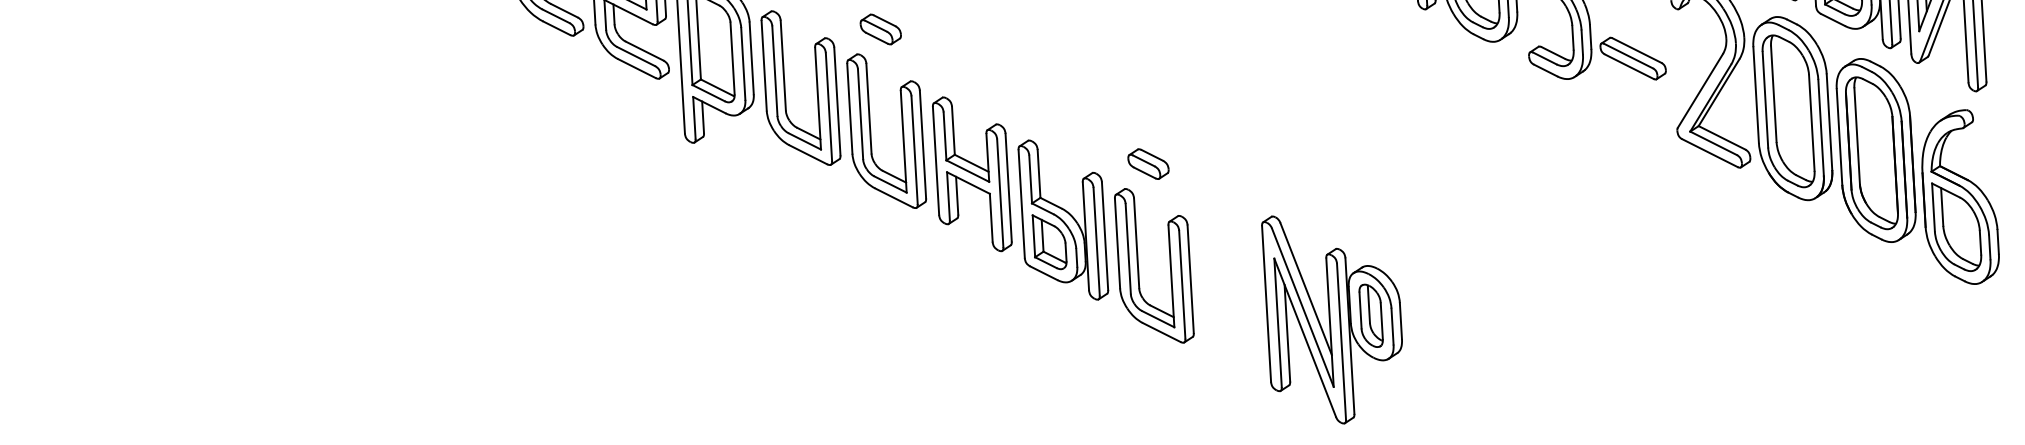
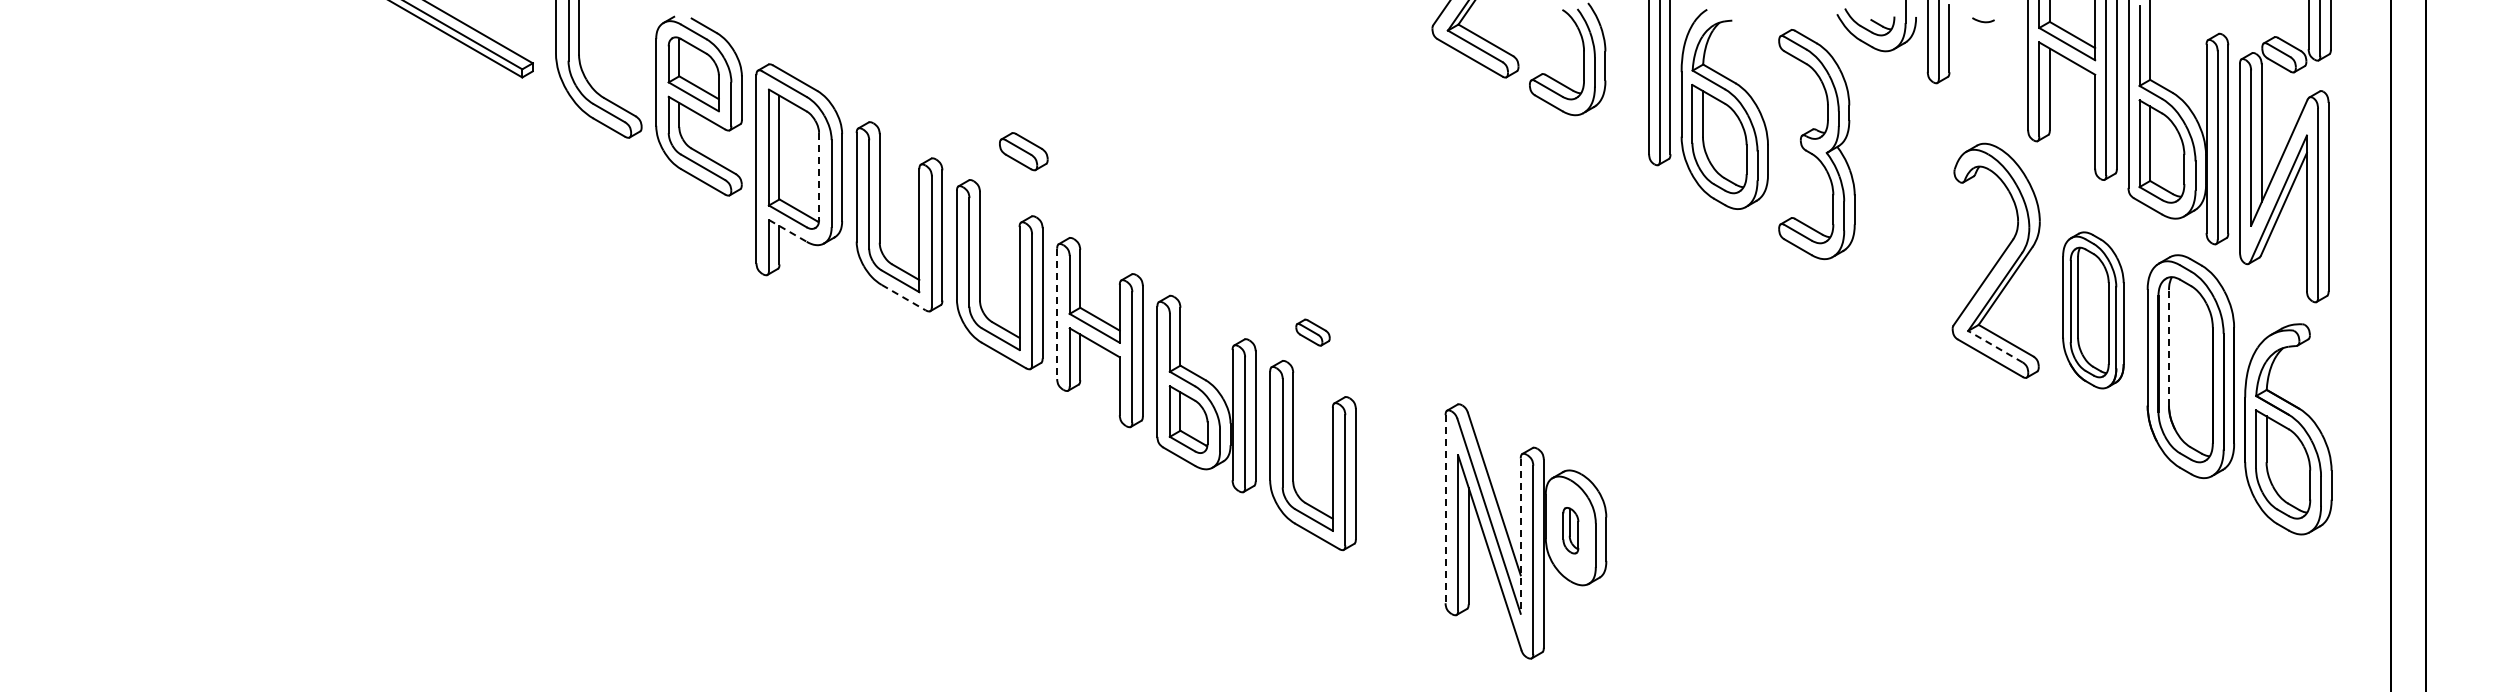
part: (880, 29) -> (1023, 151), moved
line: (732, 58) -> (819, 176), solid -> dashed
part: (1633, 58) -> (1904, 238), removed
line: (709, 104) -> (787, 230), solid -> dashed
part: (1792, 108) -> (2093, 310), size x0.7
line: (1857, 135) -> (2169, 347), solid -> dashed
line: (1713, 143) -> (1995, 346), solid -> dashed
line: (808, 154) -> (904, 297), solid -> dashed
line: (936, 161) -> (1057, 314), solid -> dashed
part: (1148, 164) -> (1312, 332), size x0.7
line: (1266, 304) -> (1445, 509), solid -> dashed
part: (1370, 315) -> (1570, 530), size x0.6
line: (1329, 322) -> (1520, 536), solid -> dashed

